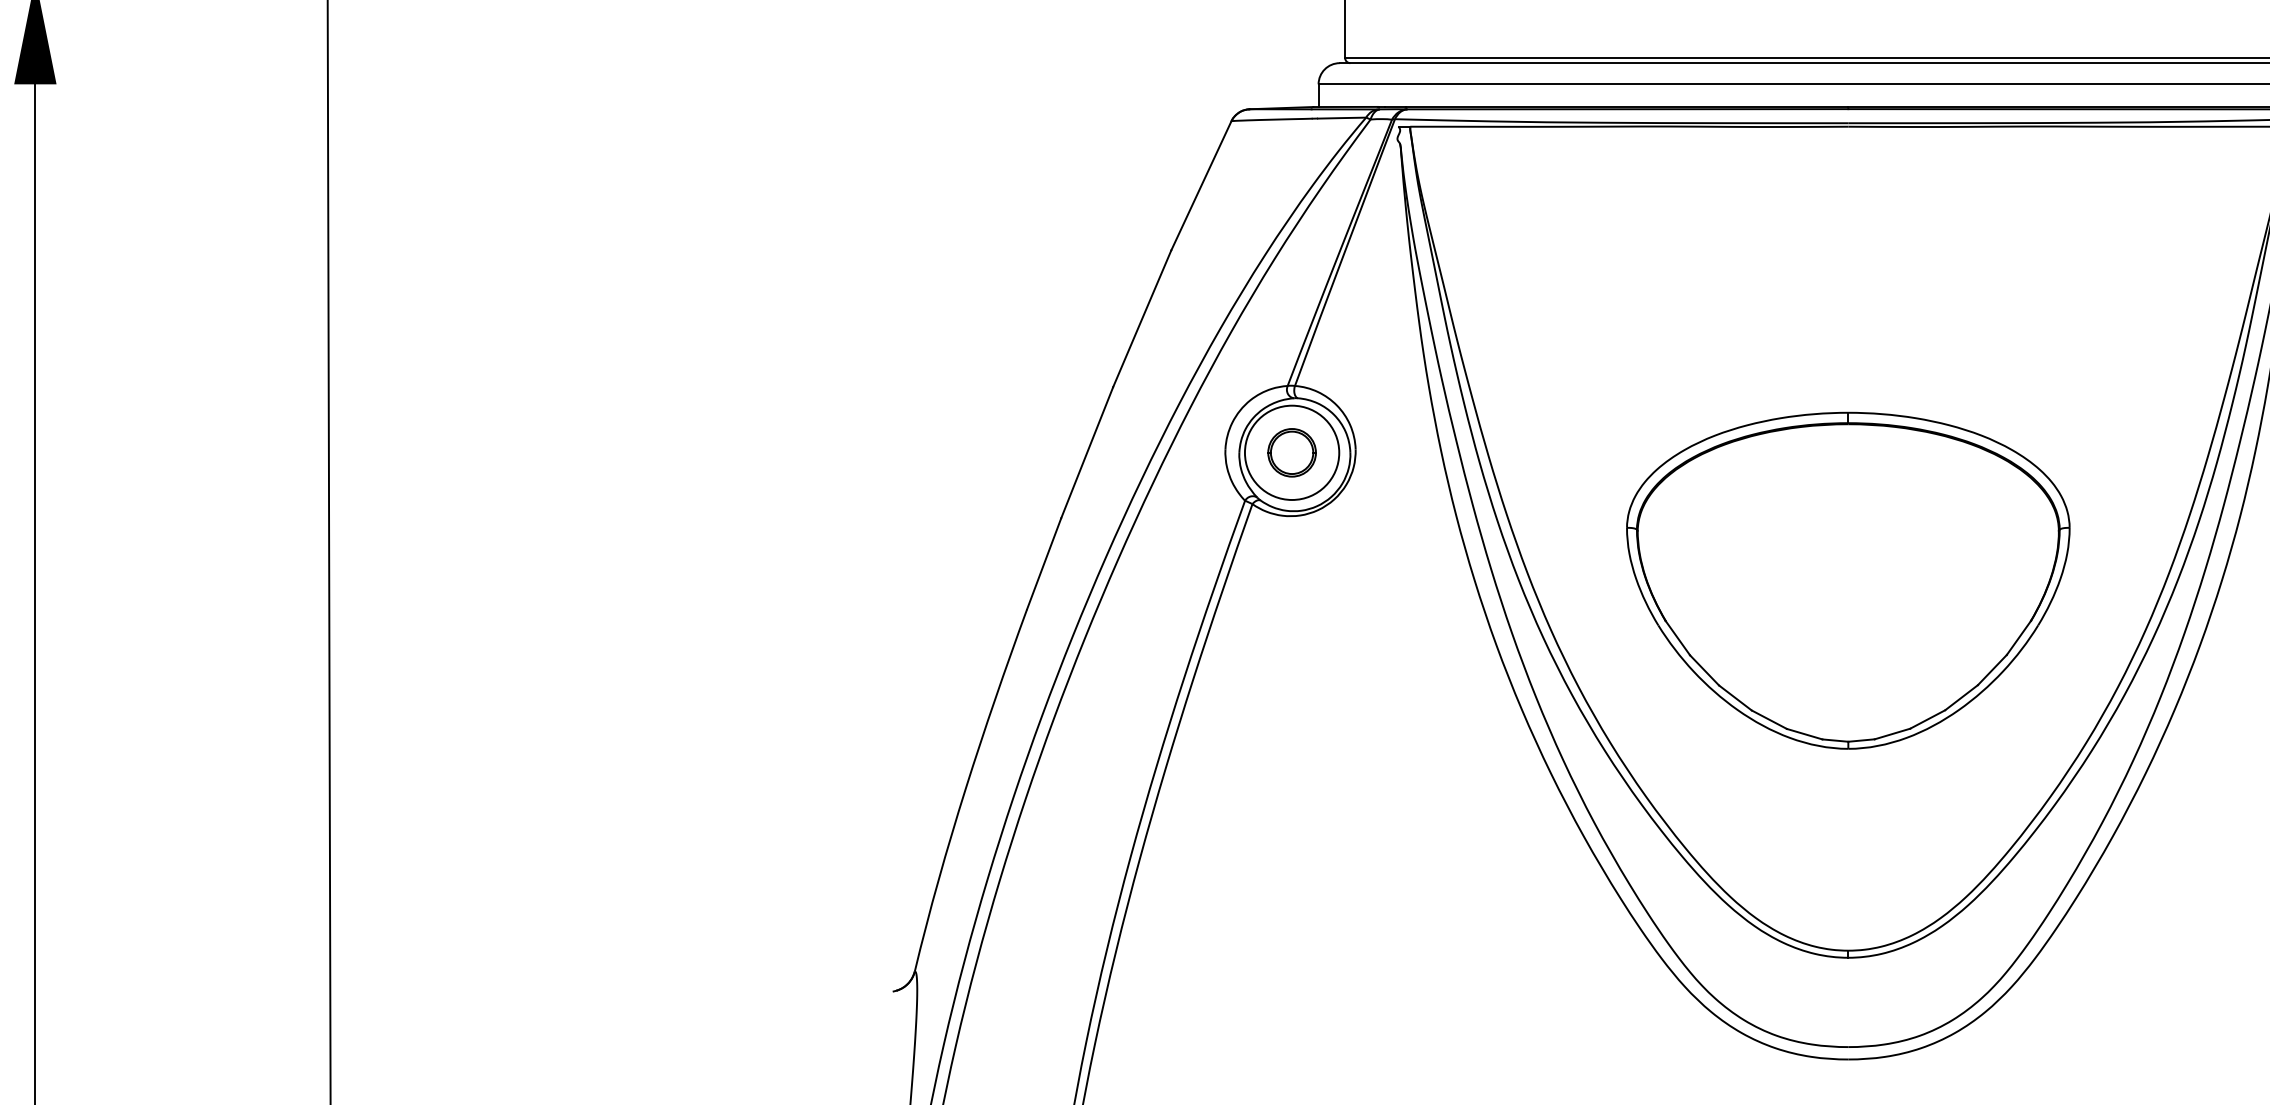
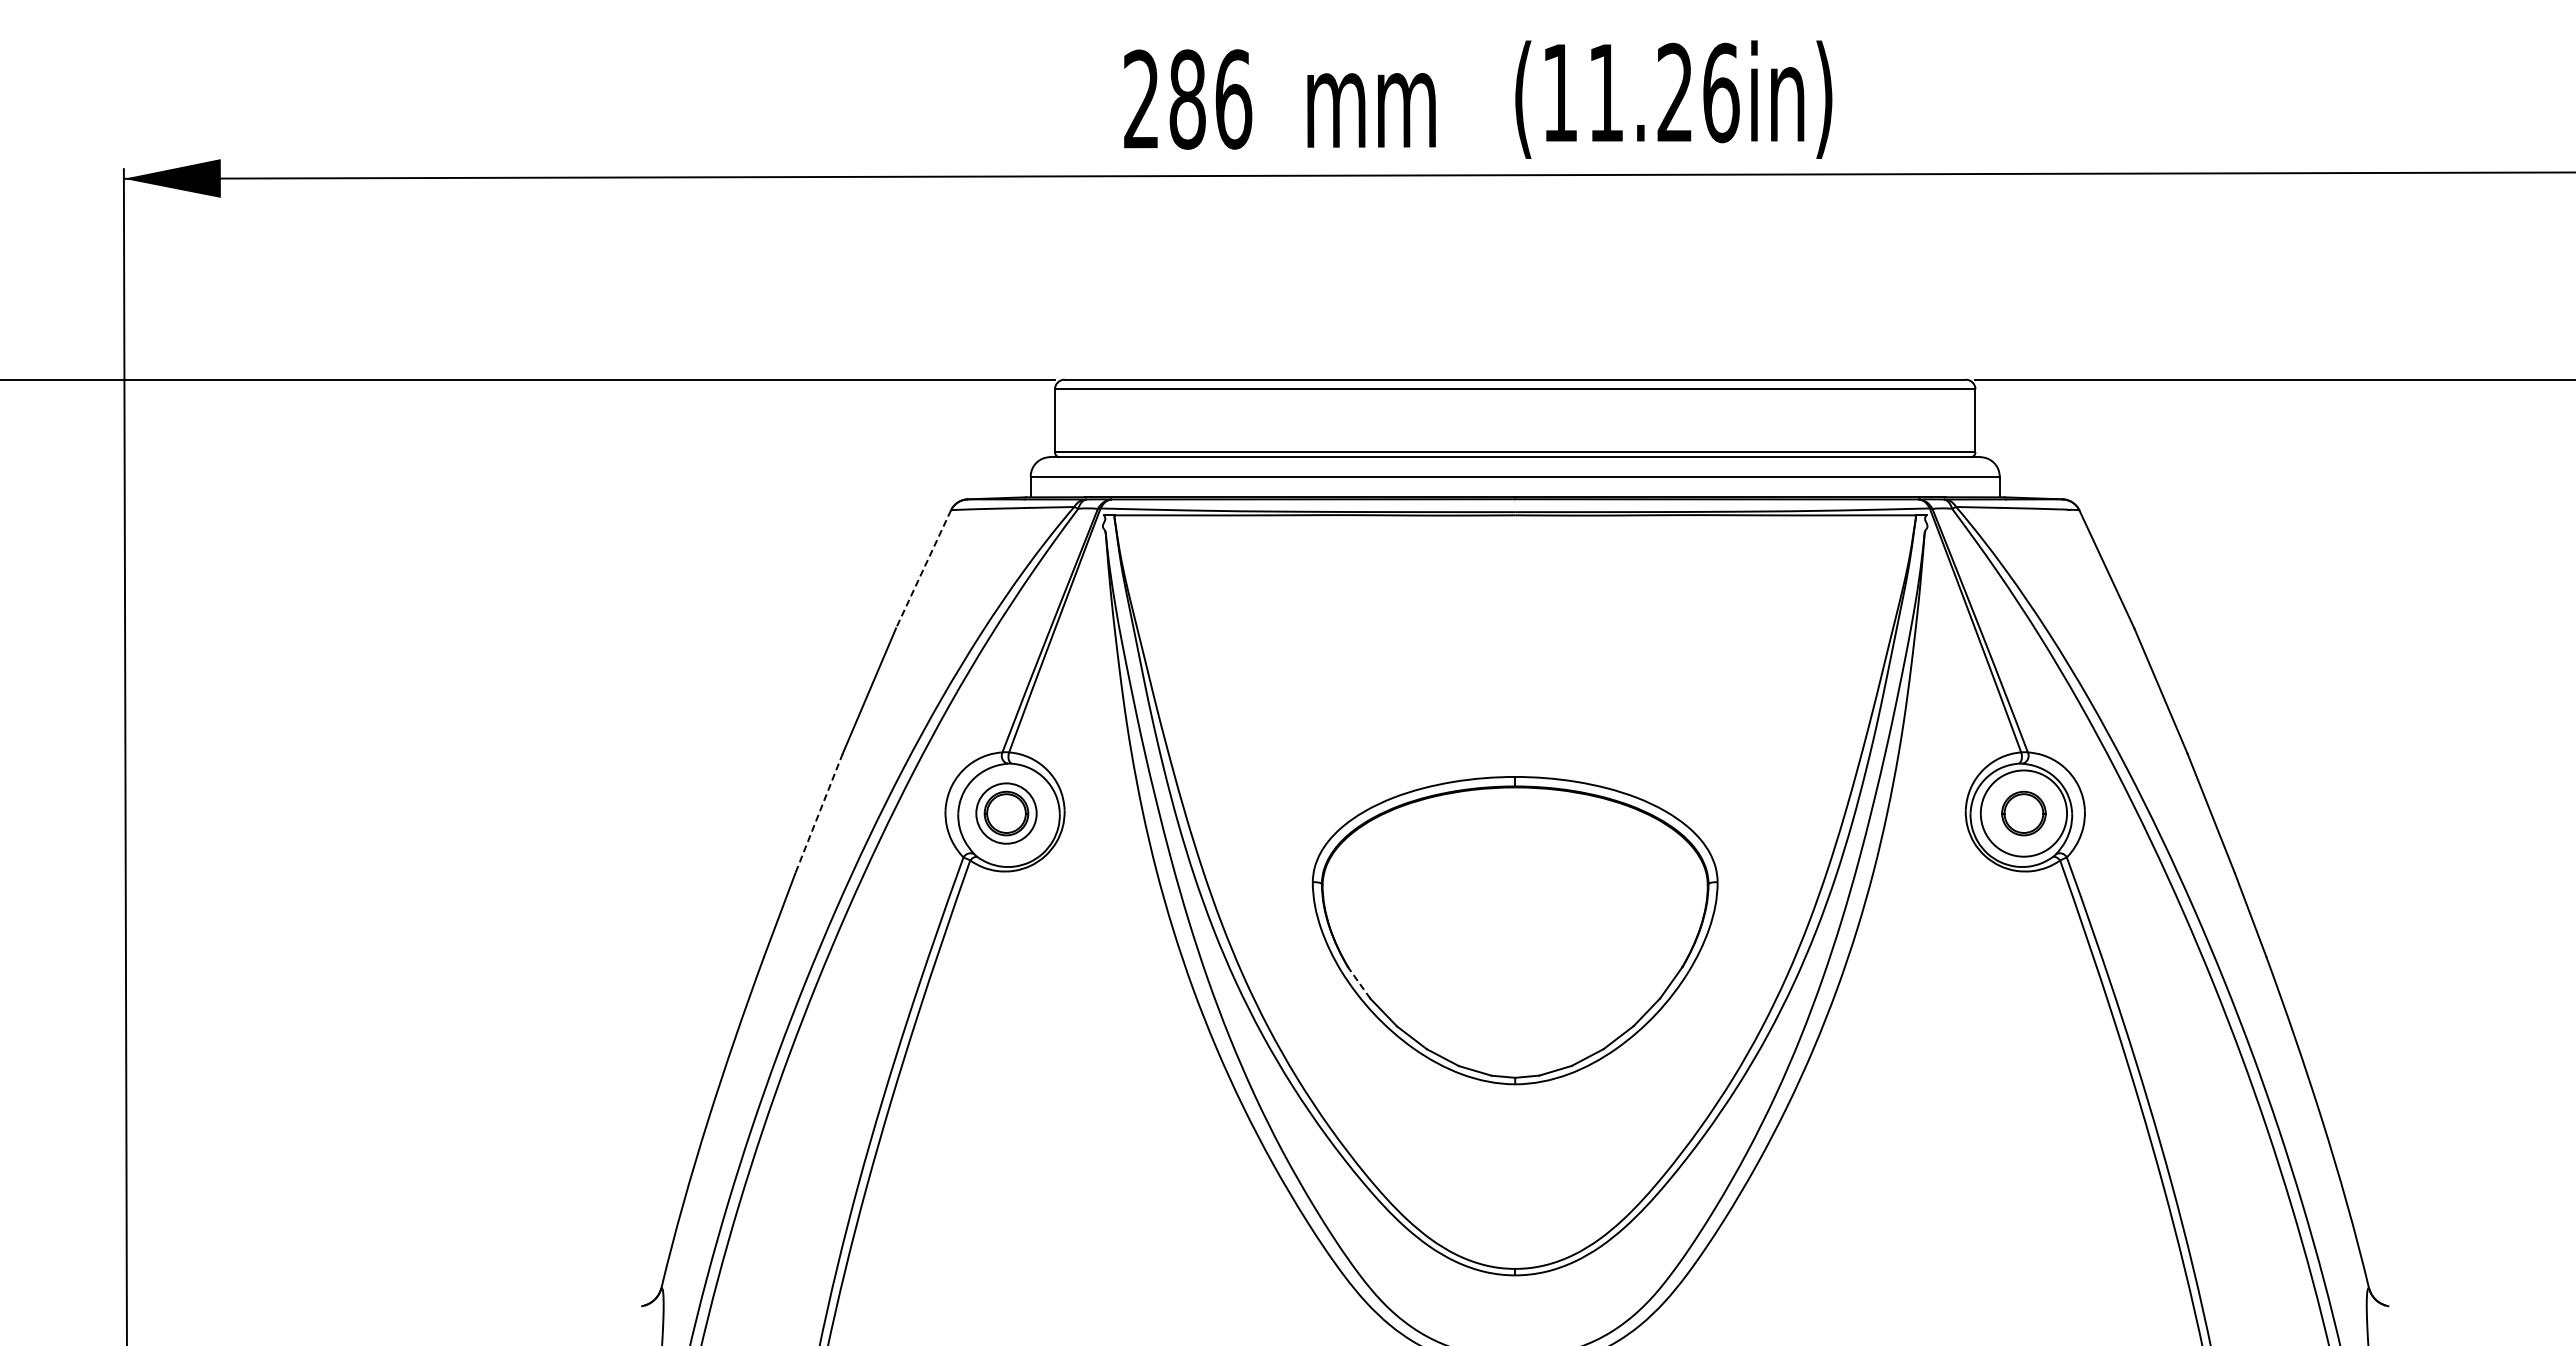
line: (1201, 185) -> (923, 569), solid -> dashed
line: (1086, 452) -> (818, 813), solid -> dashed
circle: (1292, 452) -> (1006, 813), size x0.7
line: (1676, 637) -> (1358, 982), solid -> dashed

